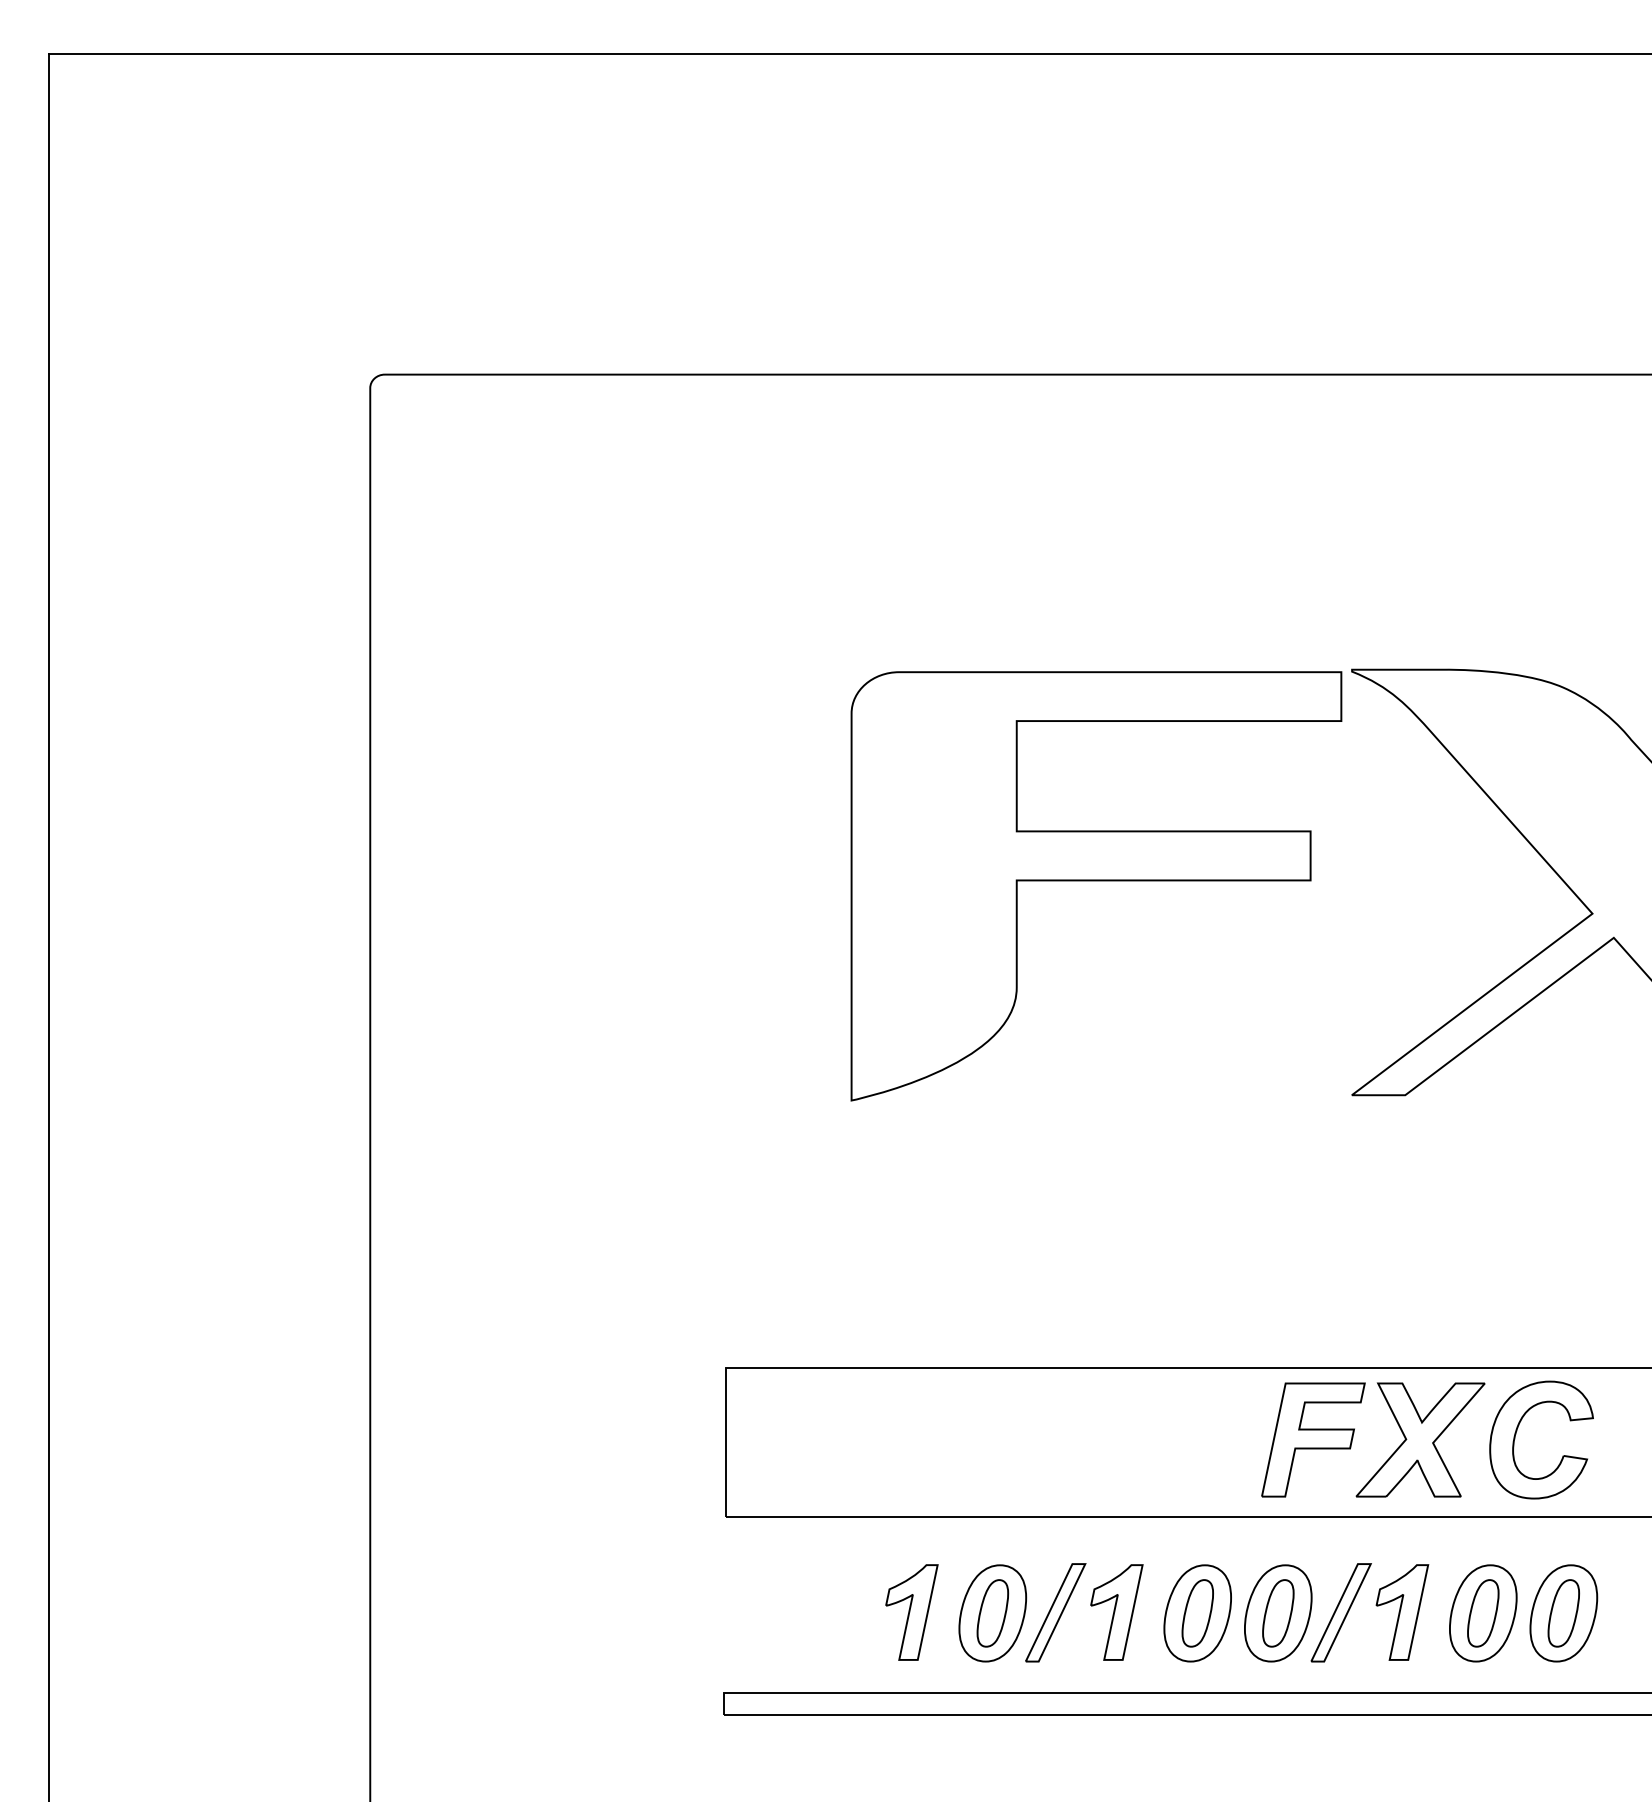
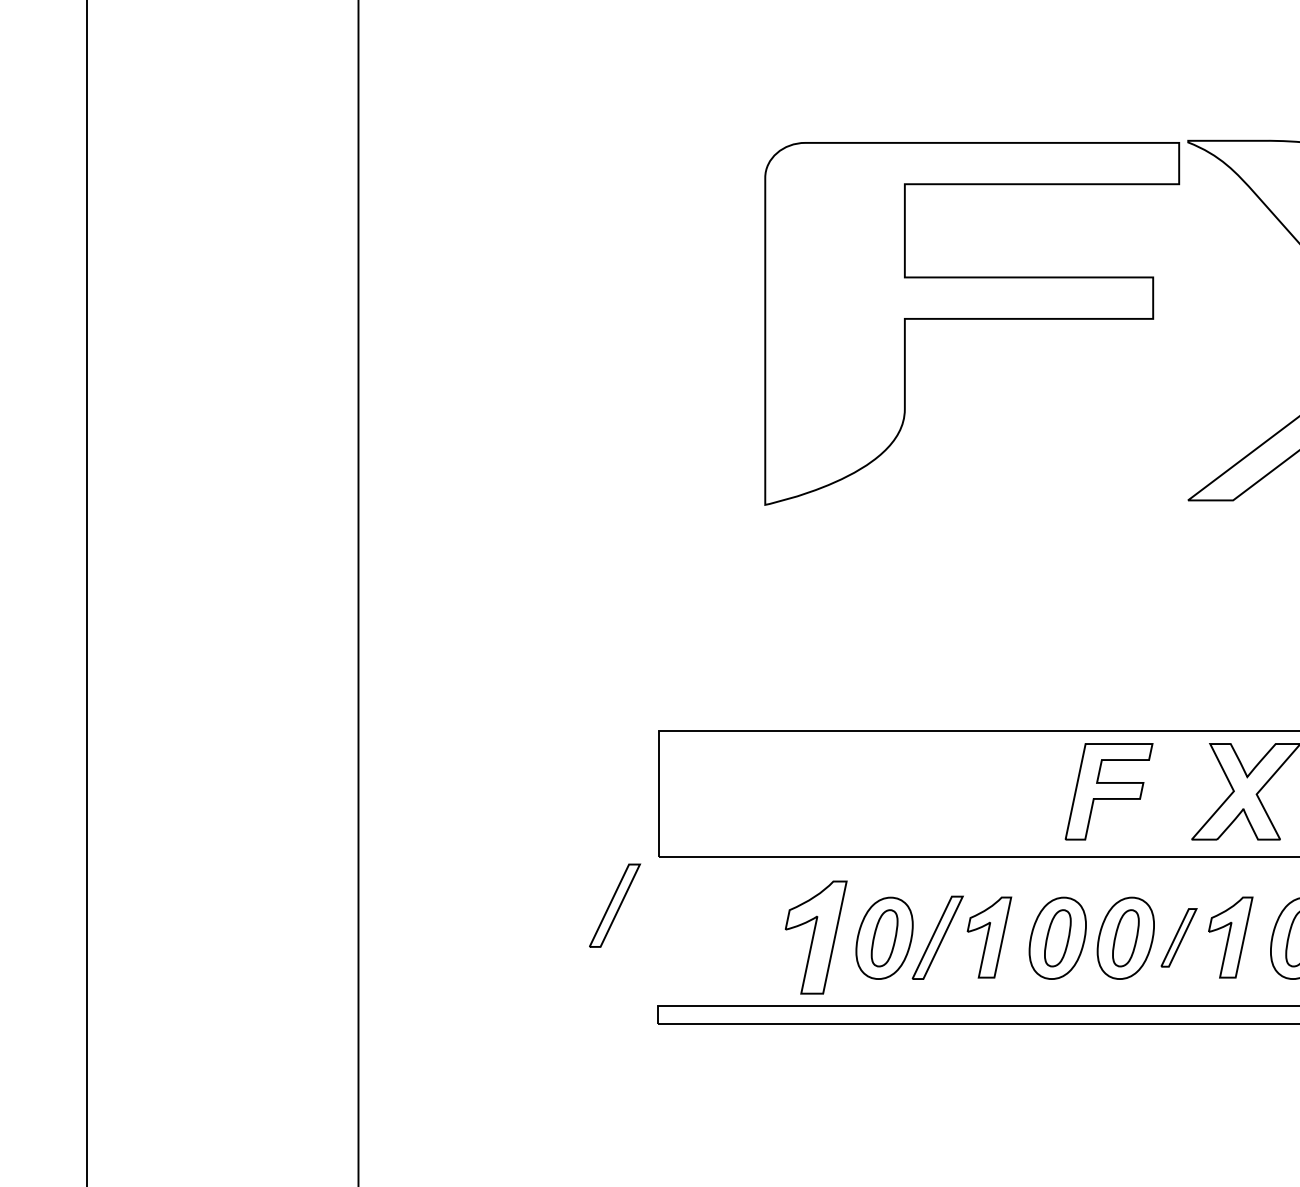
part: (1313, 1439) -> (1109, 791), moved
part: (673, 1574) -> (614, 905), added
part: (911, 1612) -> (815, 937), size x1.4
part: (1340, 1612) -> (1178, 937), size x0.7

